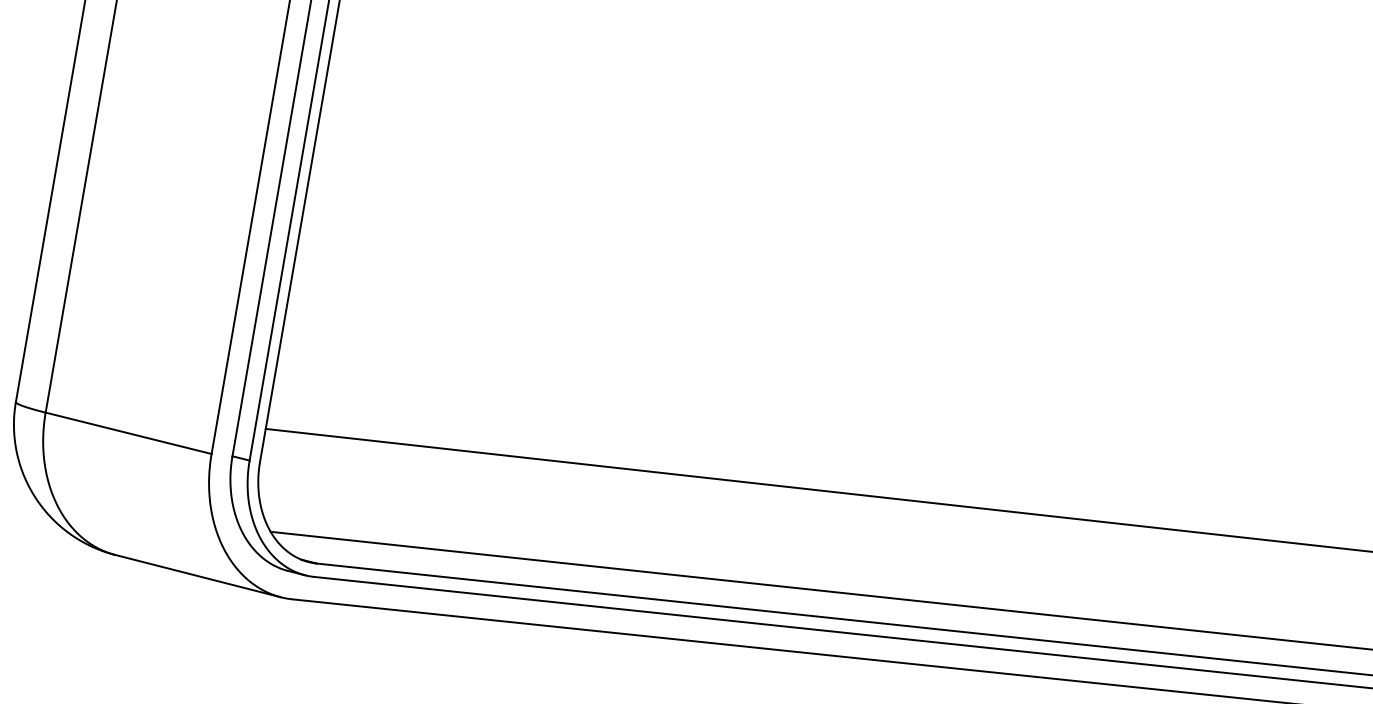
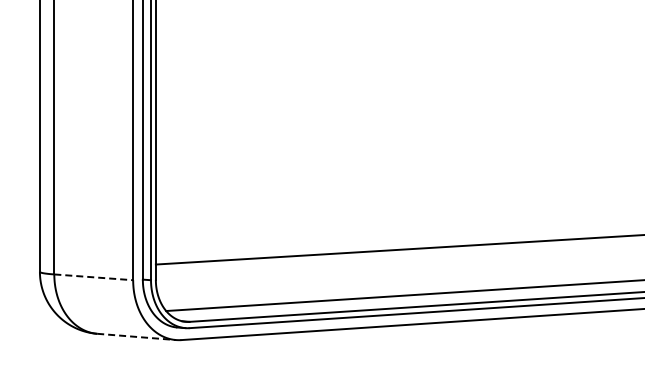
line: (128, 433) -> (93, 277), solid -> dashed
line: (197, 575) -> (136, 336), solid -> dashed

